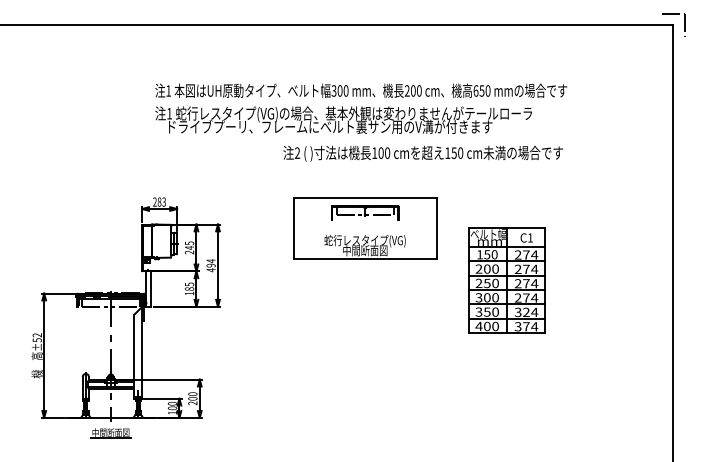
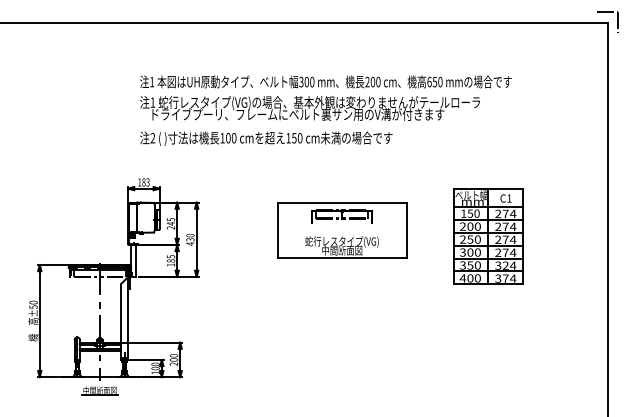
text: (423, 153) -> (266, 138), moved
text: (154, 201) -> (139, 181), 283 -> 183
part: (365, 228) -> (342, 230), moved
text: (210, 263) -> (189, 237), 494 -> 430
part: (506, 280) -> (487, 236), moved
text: (37, 335) -> (33, 302), ±52 -> ±50

